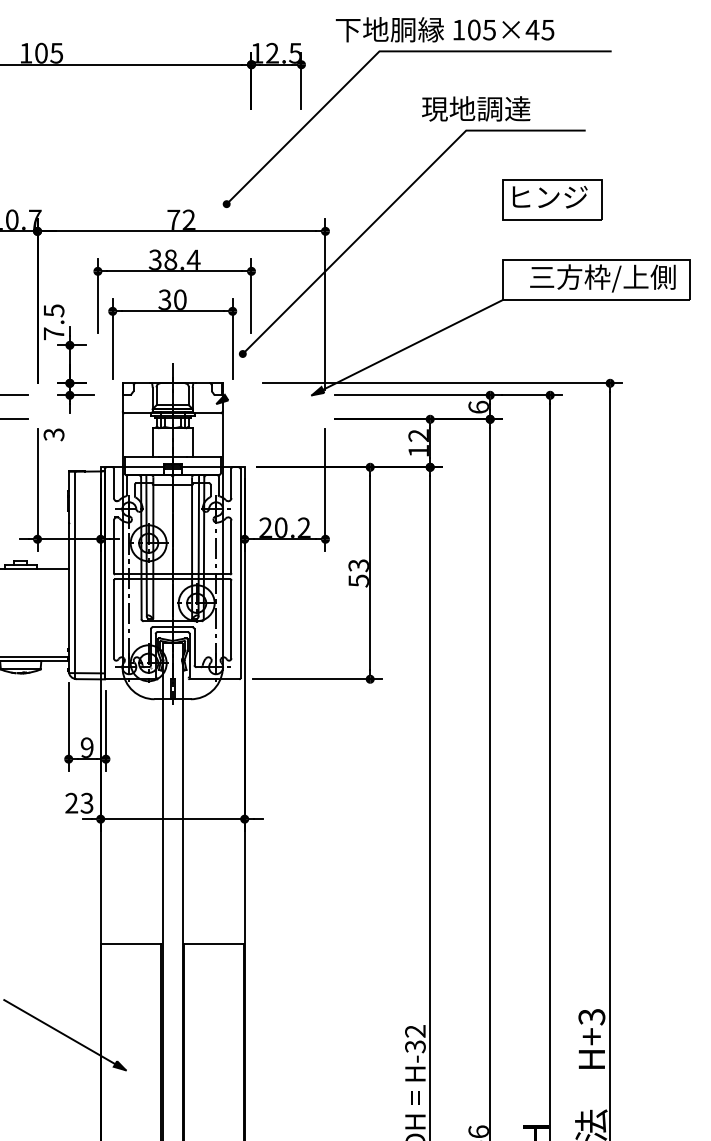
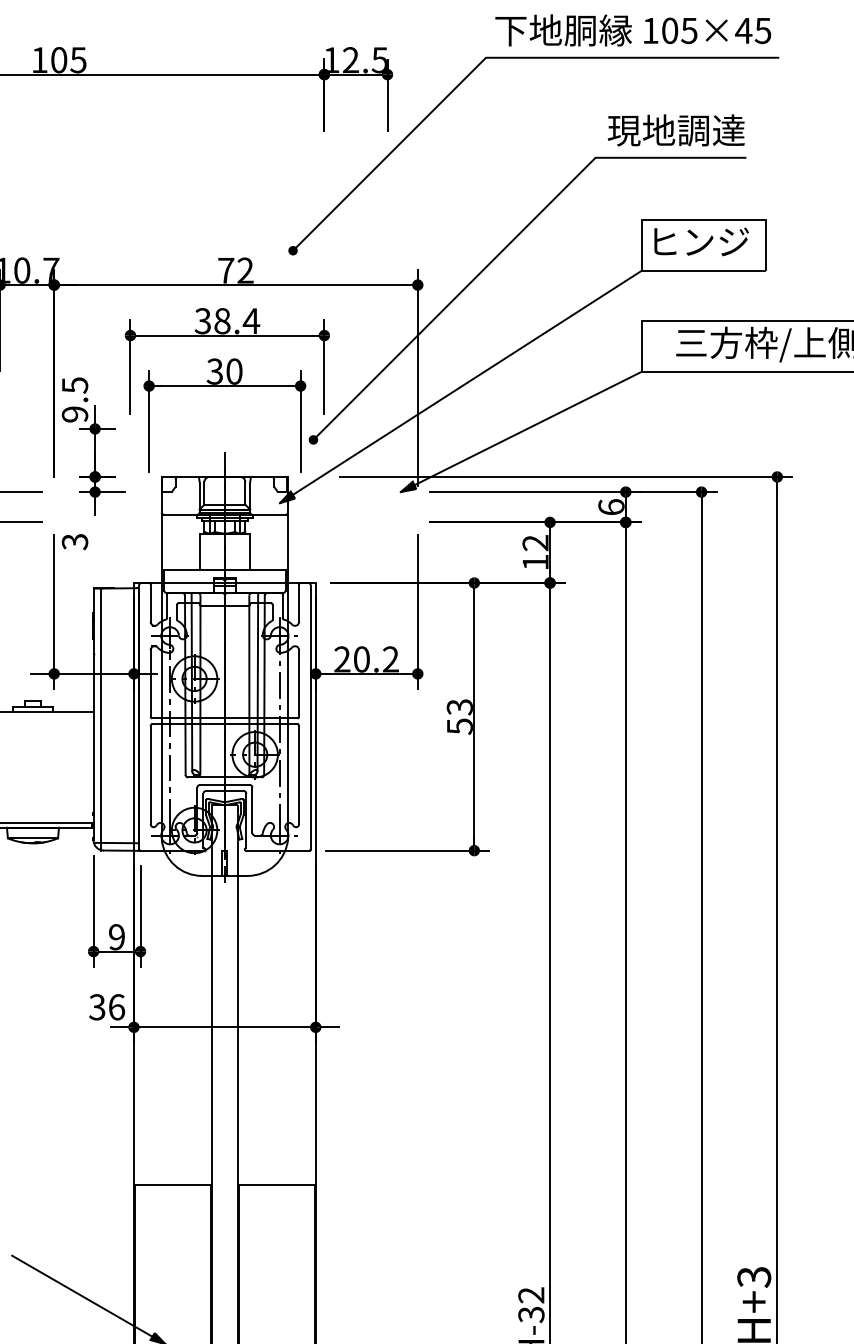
text: (444, 29) -> (632, 30), moved
text: (476, 108) -> (676, 129), moved
line: (359, 312) -> (460, 387), added
text: (53, 333) -> (74, 414), 7.5 -> 9.5
text: (79, 802) -> (107, 1006), 23 -> 36

